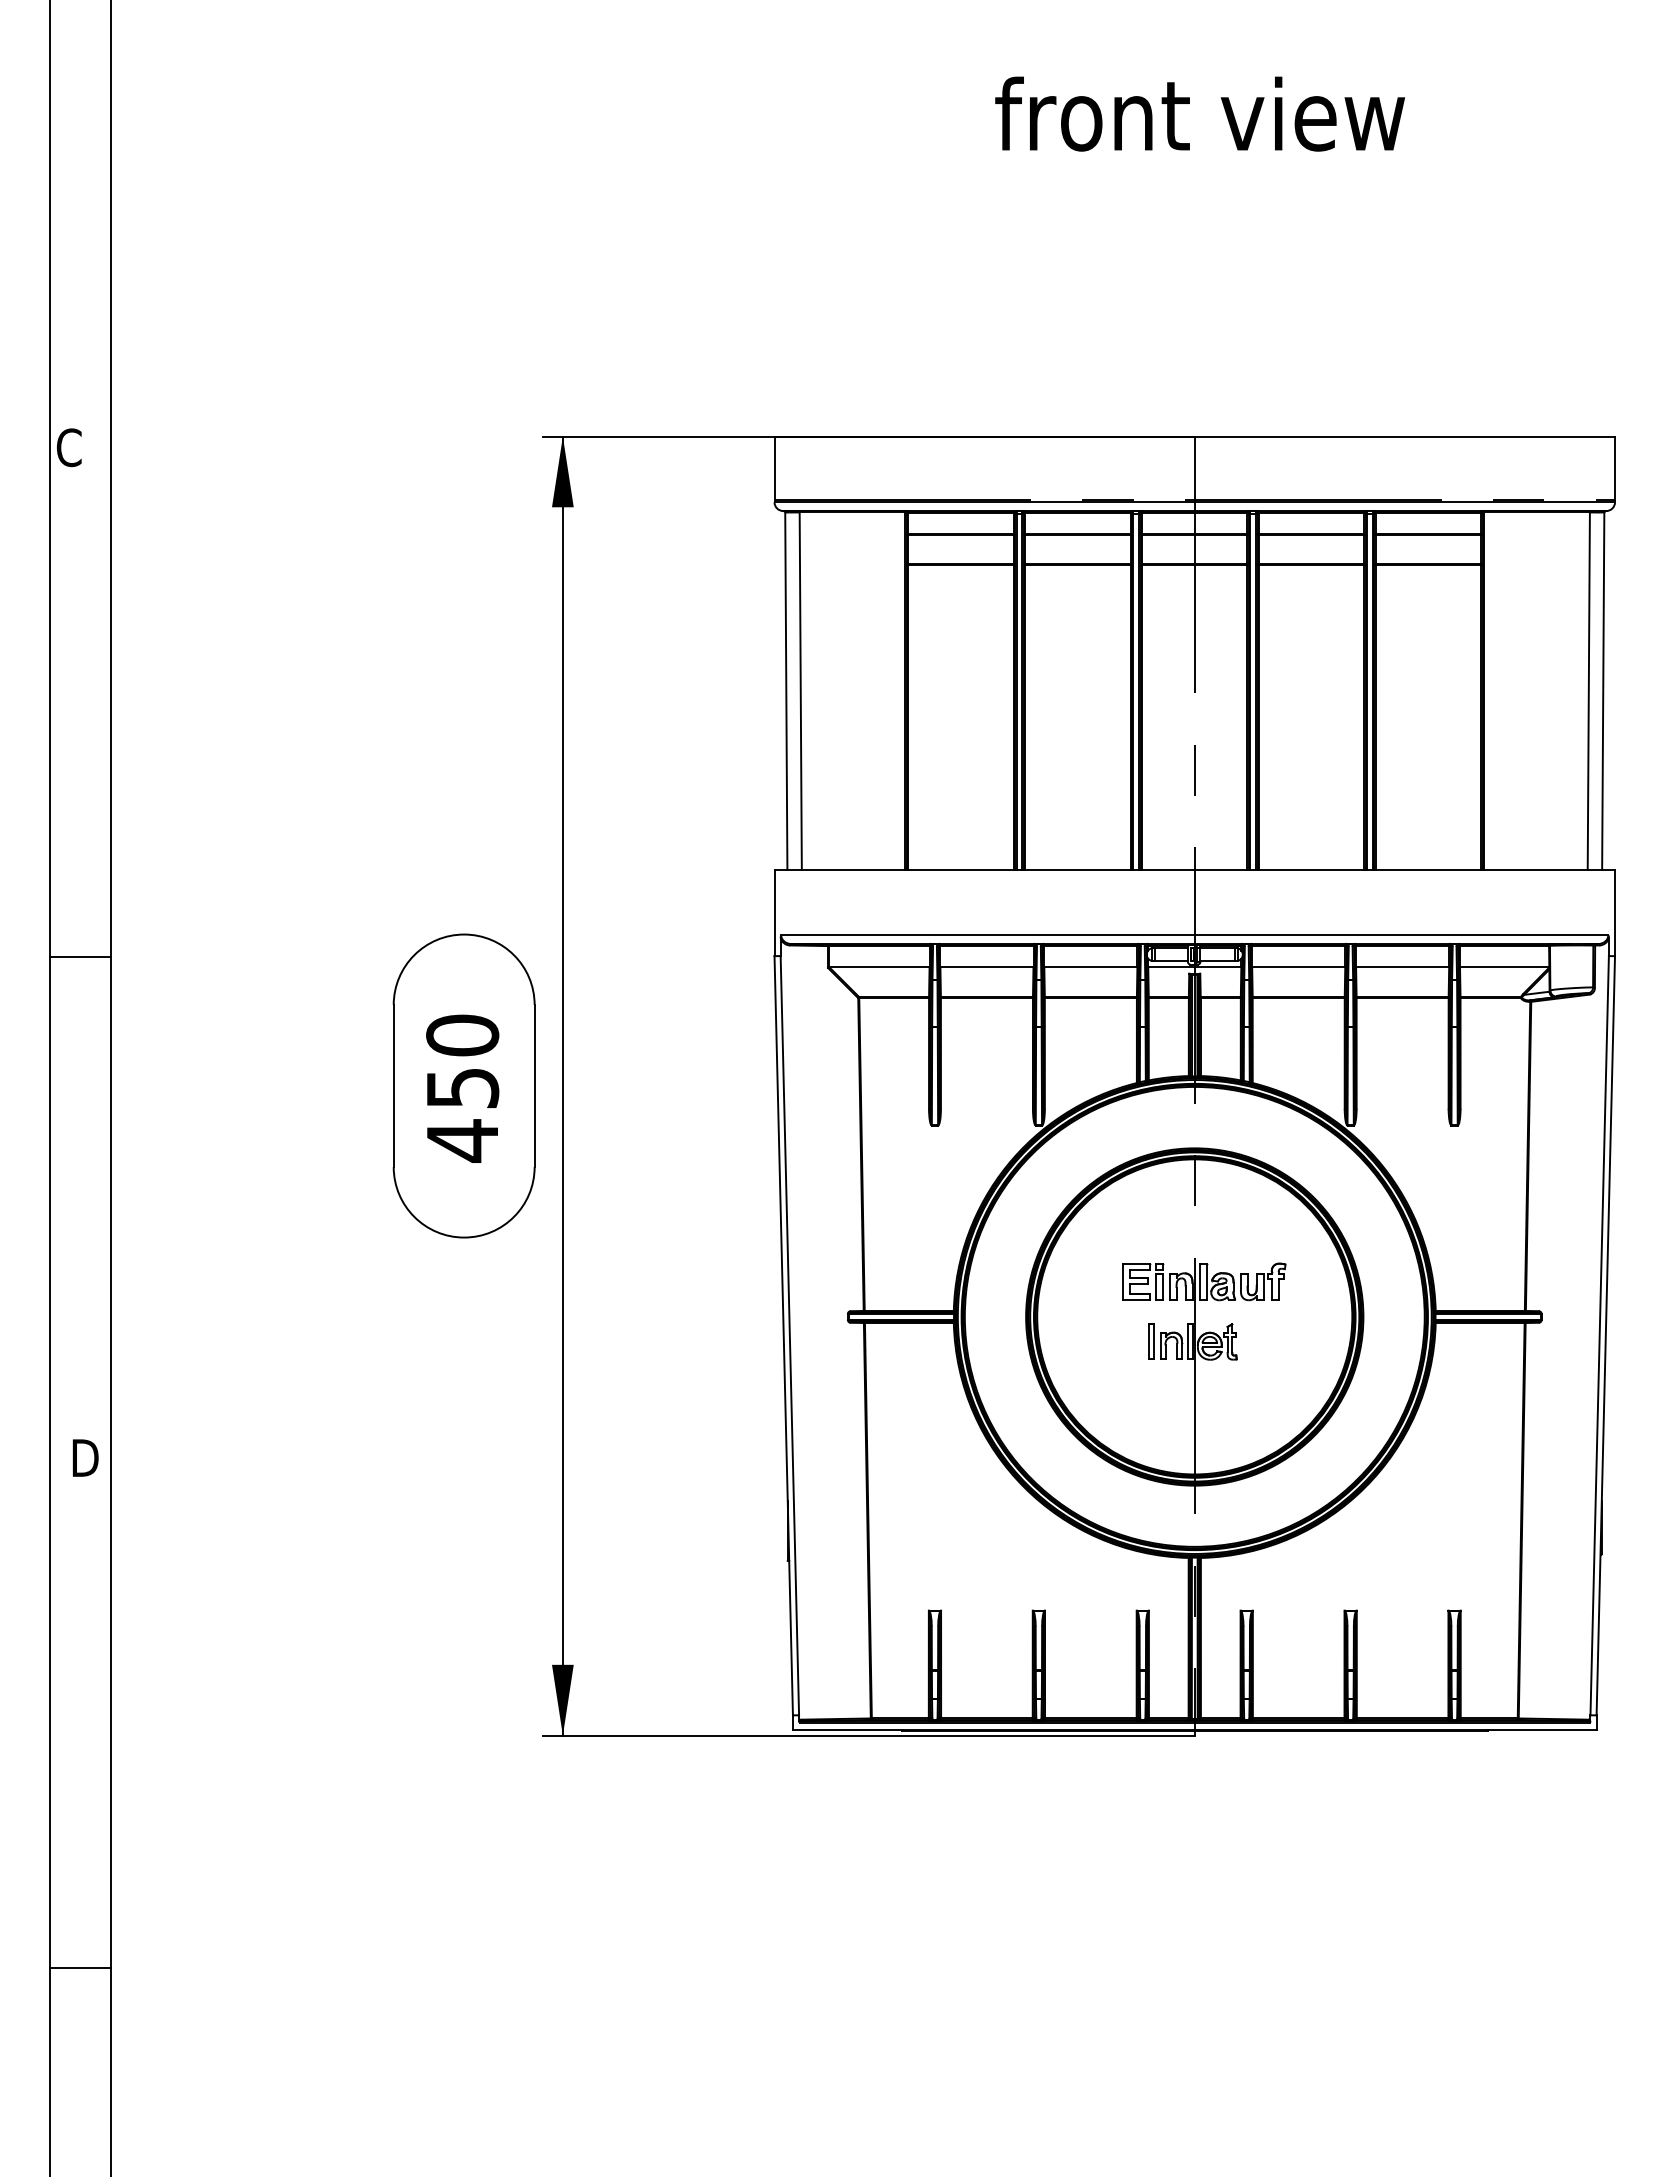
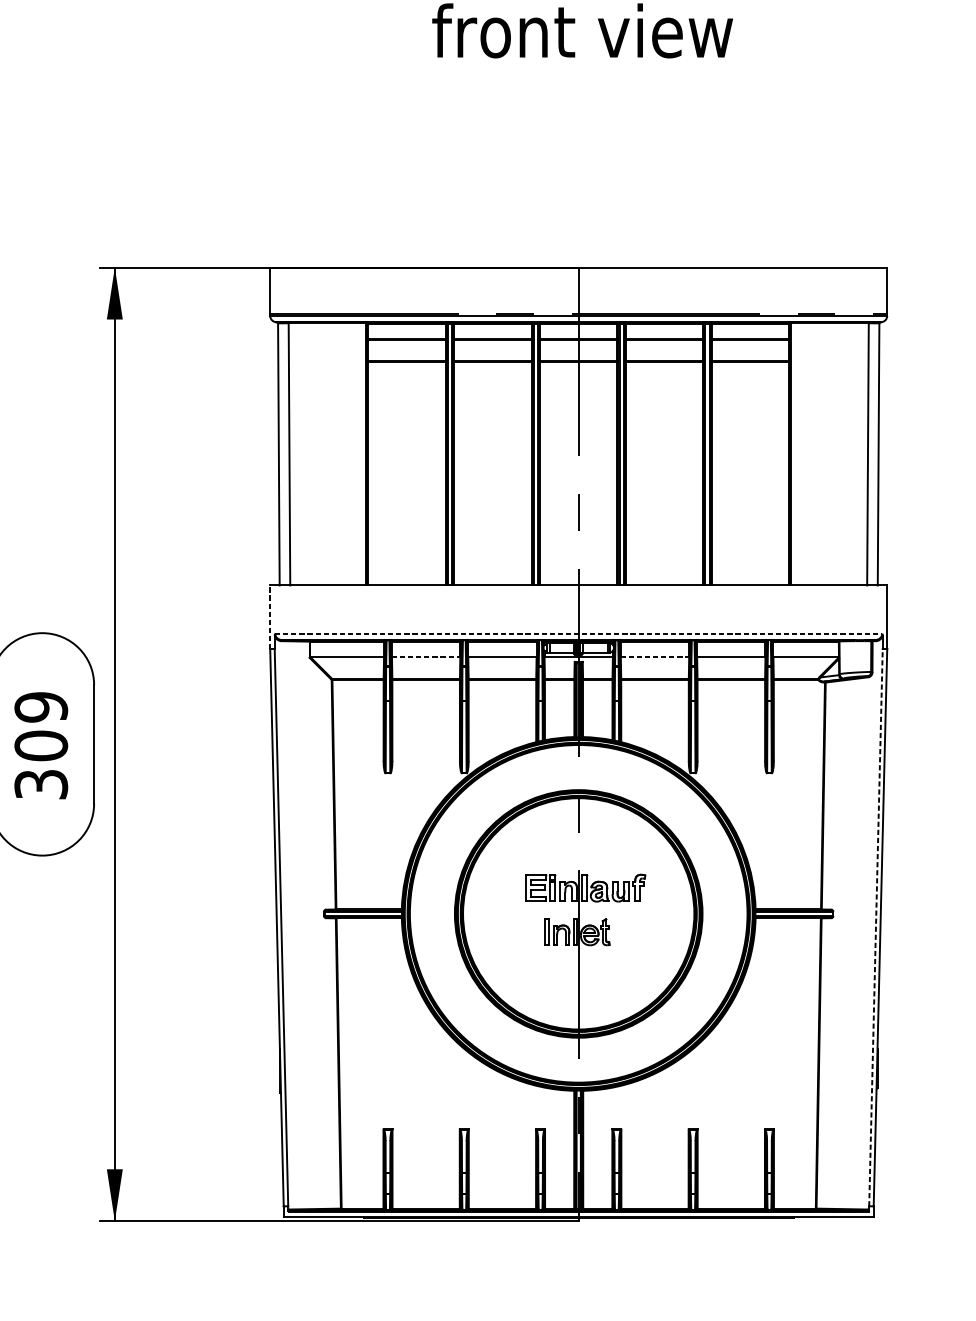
line: (774, 912) -> (270, 616), solid -> dashed
line: (1194, 935) -> (578, 633), solid -> dashed
line: (986, 967) -> (425, 657), solid -> dashed
line: (1298, 967) -> (654, 657), solid -> dashed
text: (462, 1088) -> (41, 746), 450 -> 309
line: (1599, 1335) -> (875, 927), solid -> dashed

